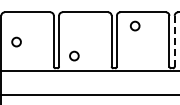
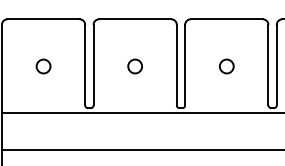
circle: (135, 25) -> (227, 65), moved
circle: (16, 41) -> (43, 65), moved
line: (174, 41) -> (276, 65), dashed -> solid
circle: (74, 55) -> (135, 65), moved

